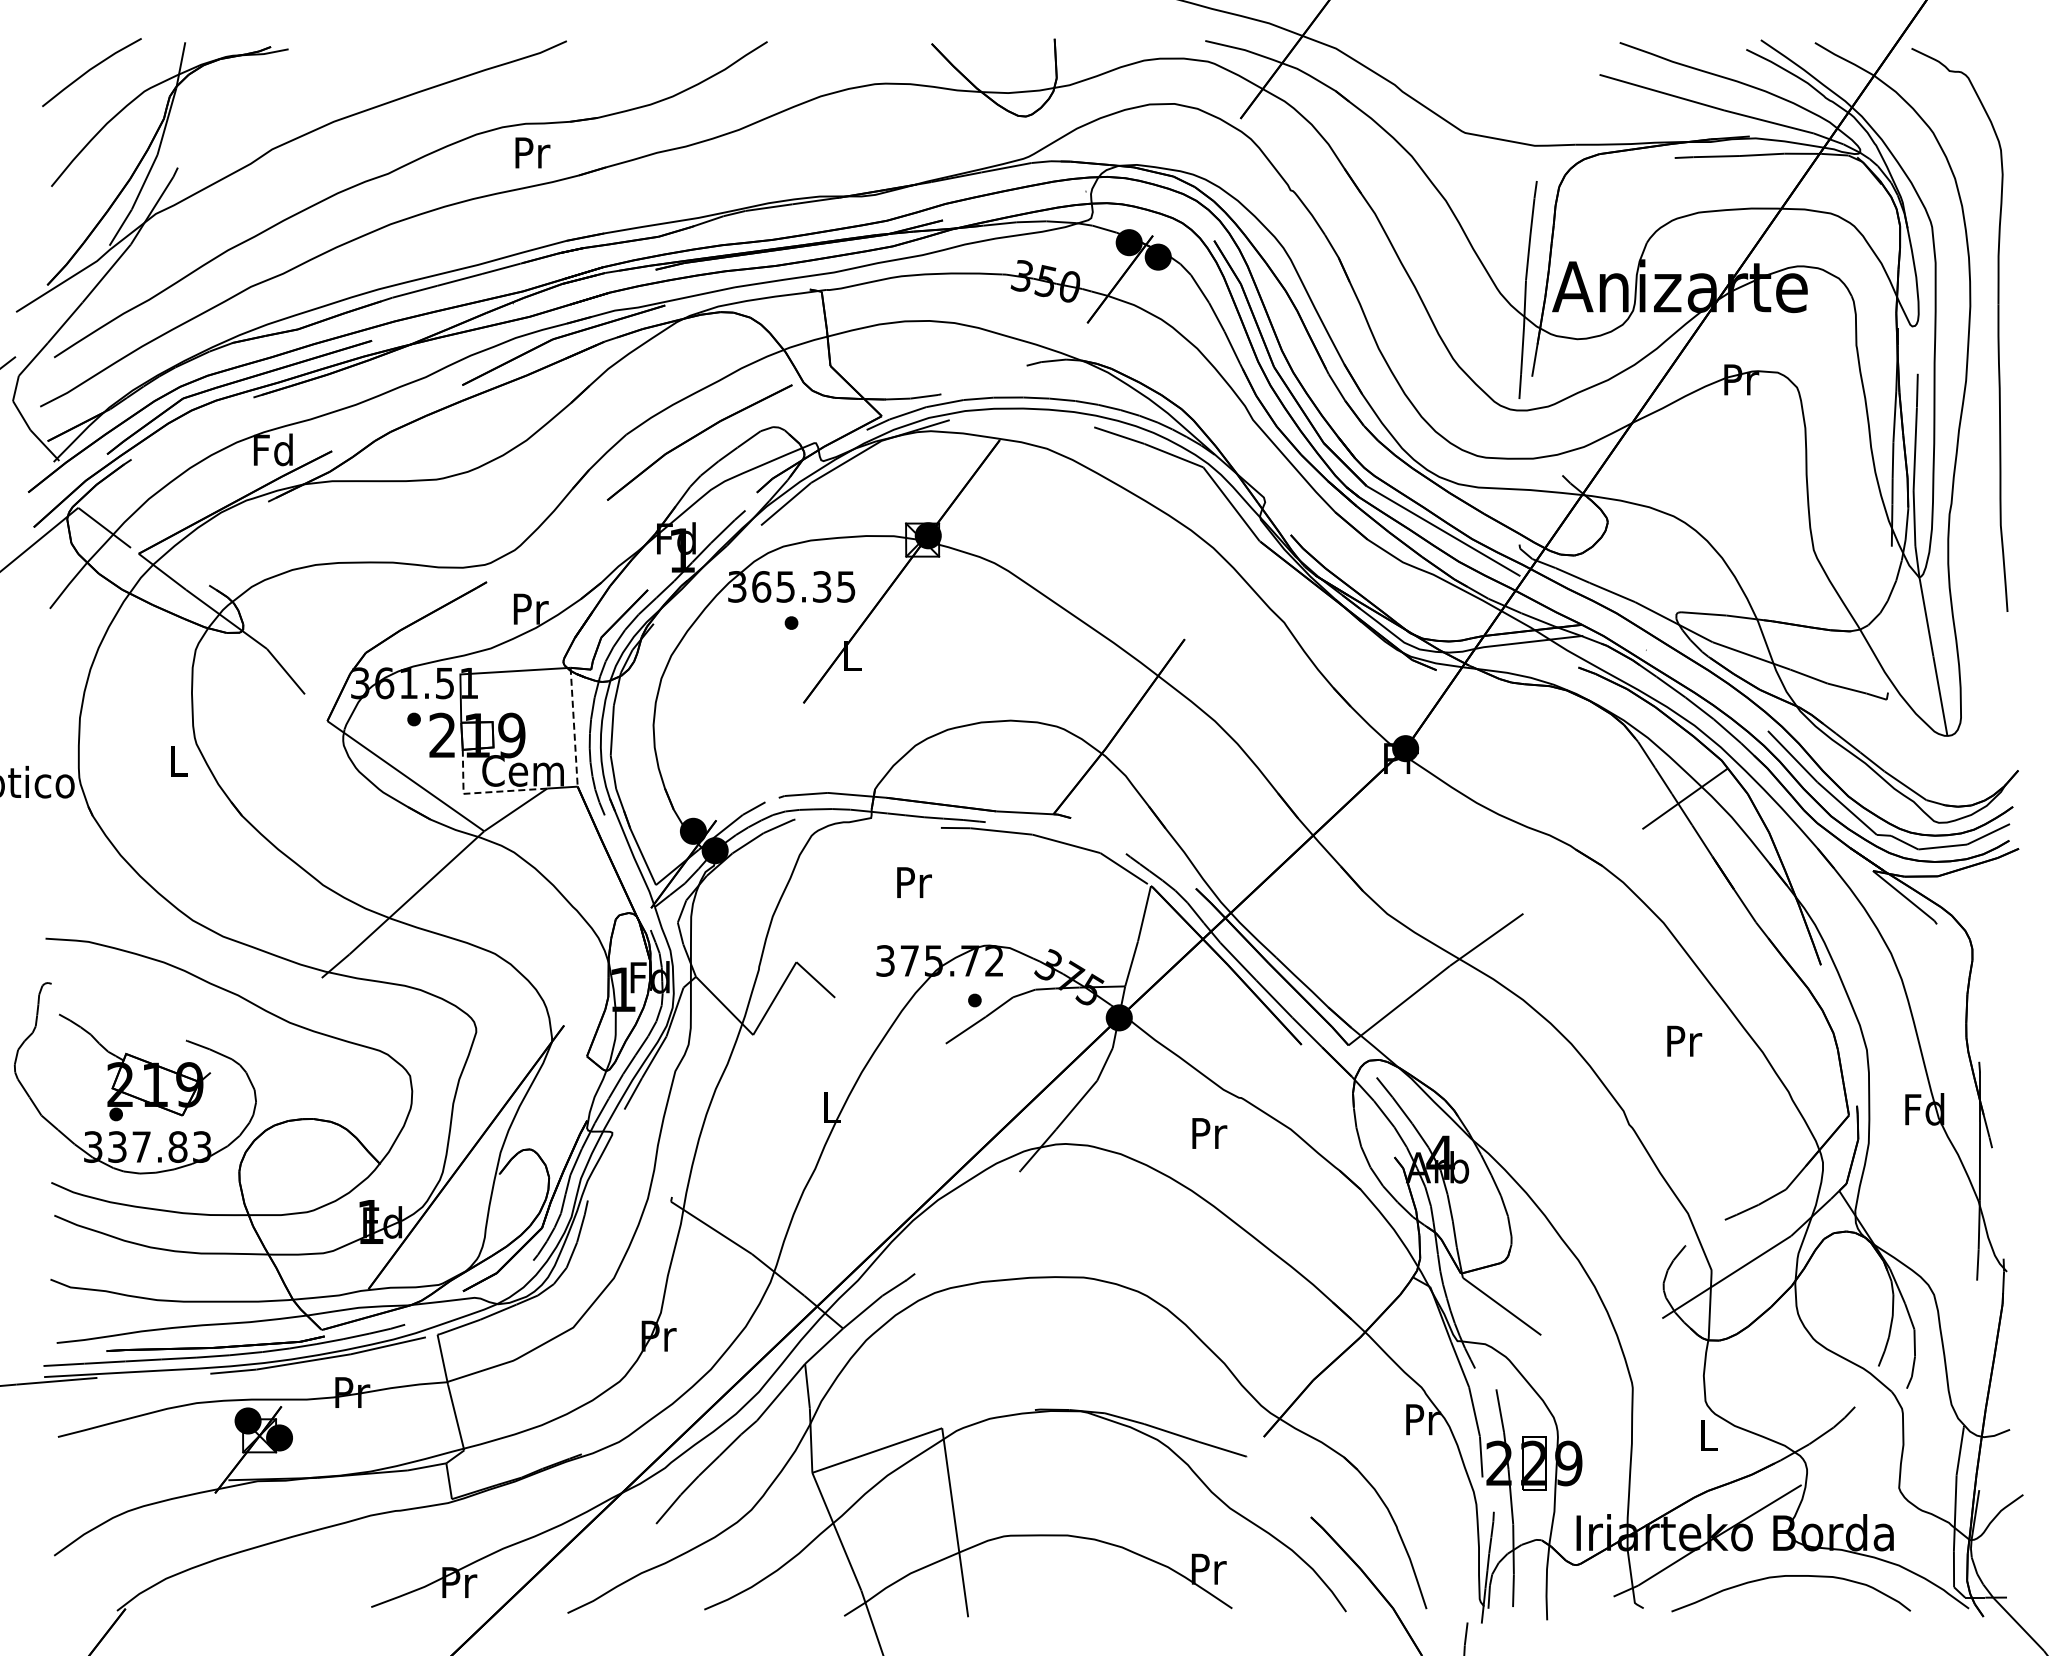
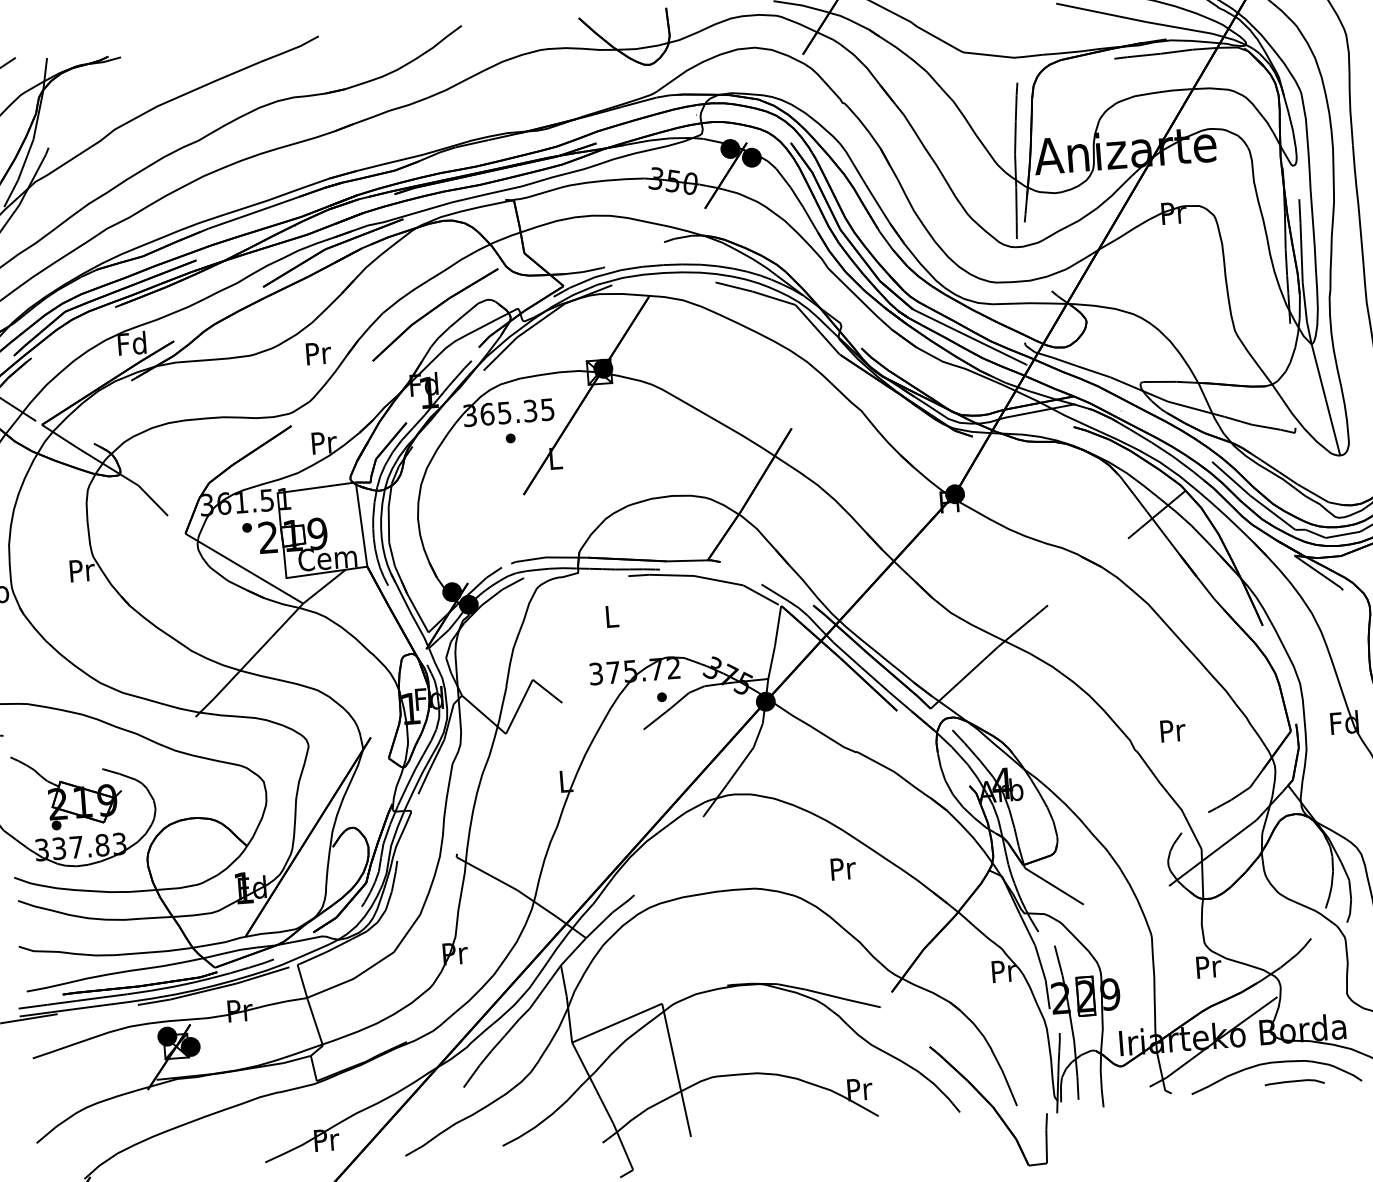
text: (532, 152) -> (318, 353), moved
line: (574, 727) -> (361, 524), dashed -> solid
text: (179, 761) -> (82, 570), L -> Pr
line: (482, 792) -> (299, 576), dashed -> solid
text: (914, 882) -> (612, 616), Pr -> L
text: (1684, 1040) -> (1172, 730), moved
text: (1209, 1133) -> (843, 868), moved
text: (1709, 1435) -> (1209, 966), L -> Pr
curve: (1816, 1605) -> (1294, 1082), added

